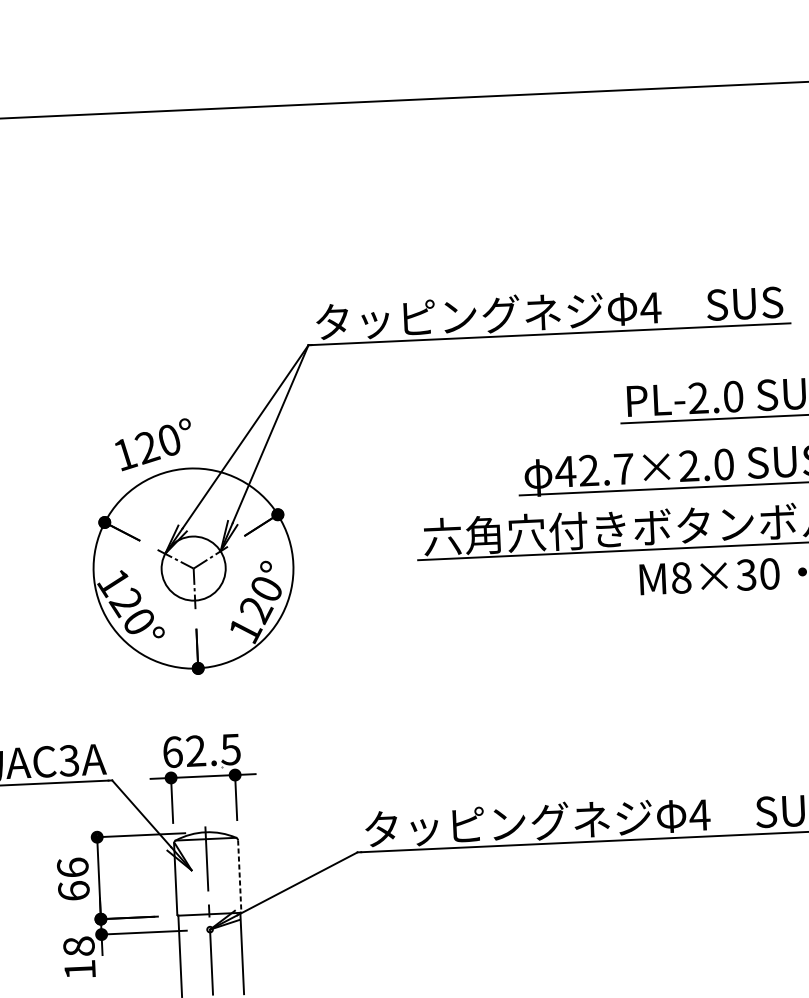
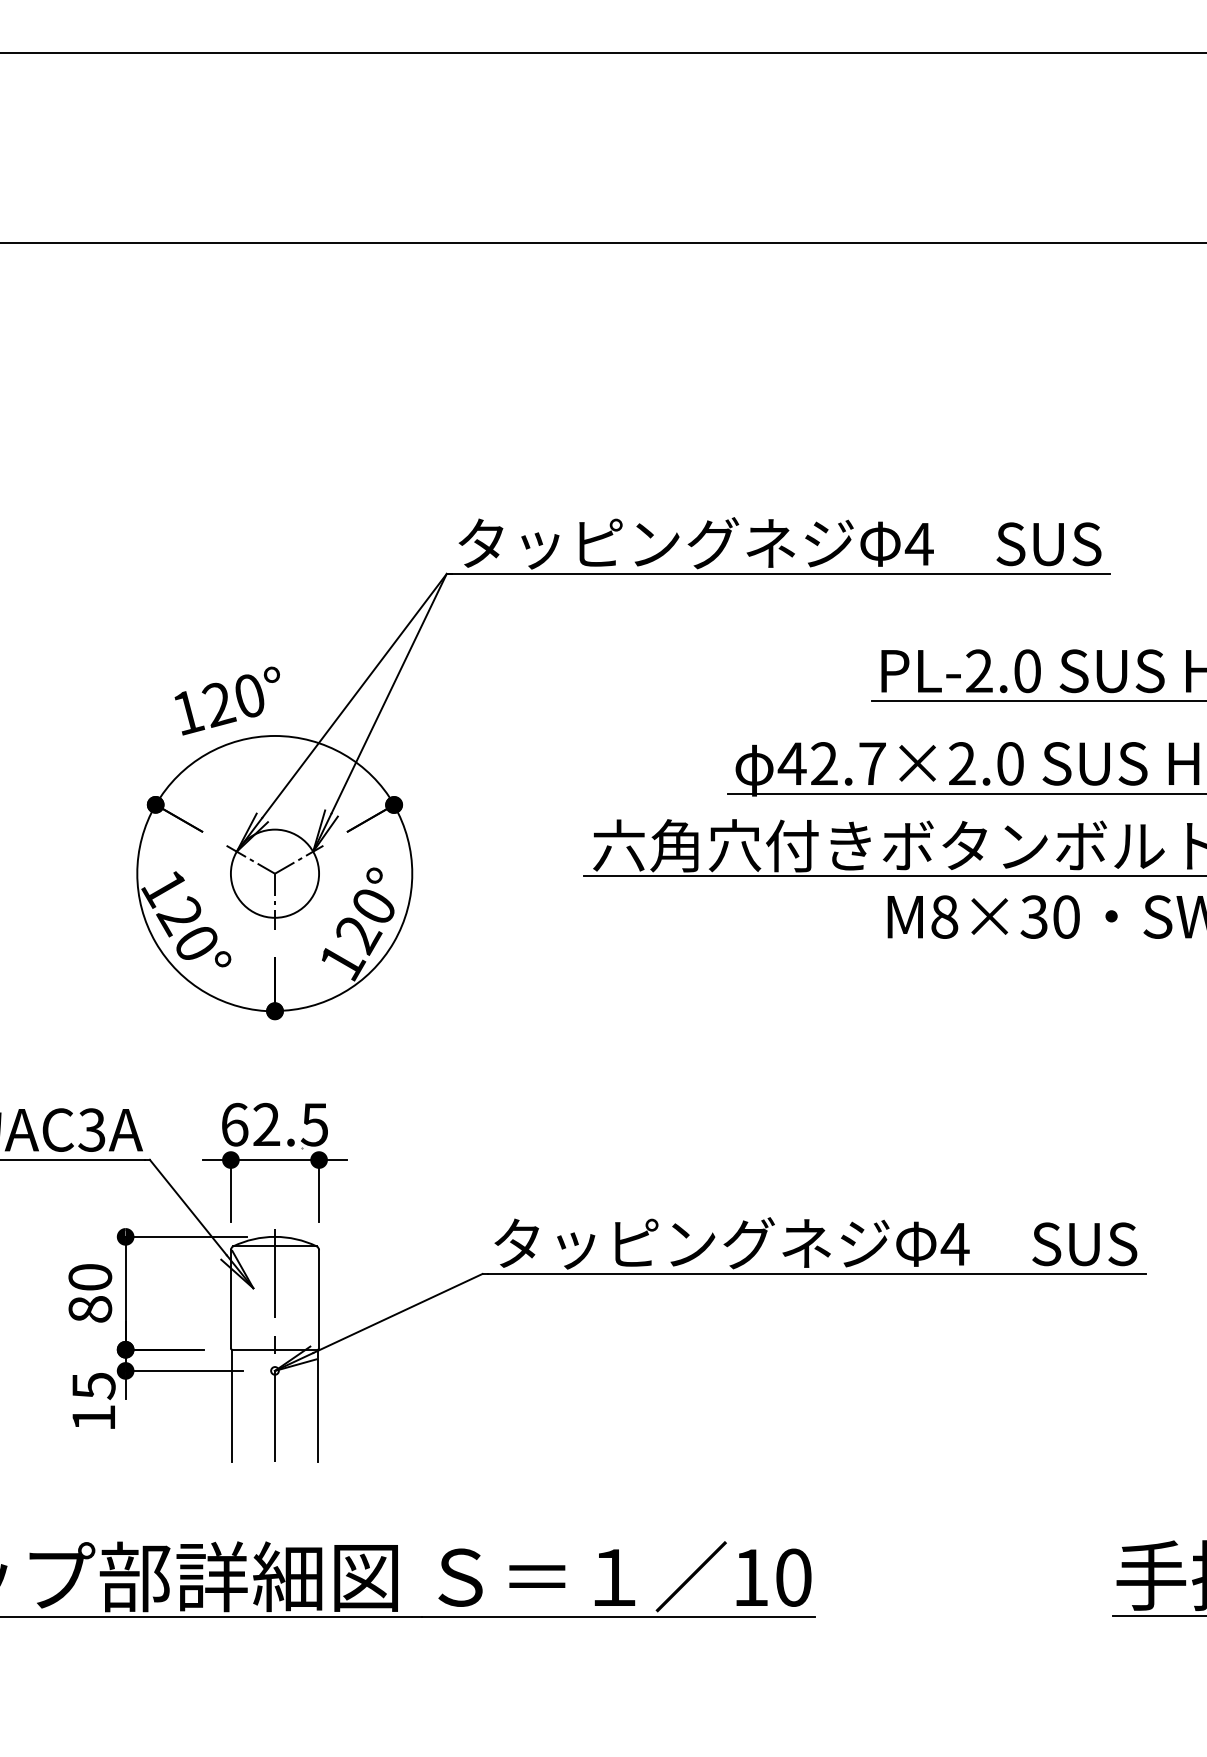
line: (240, 876) -> (319, 1299), dashed -> solid
text: (73, 878) -> (90, 1292), 66 -> 80
text: (78, 946) -> (93, 1386), 18 -> 15

